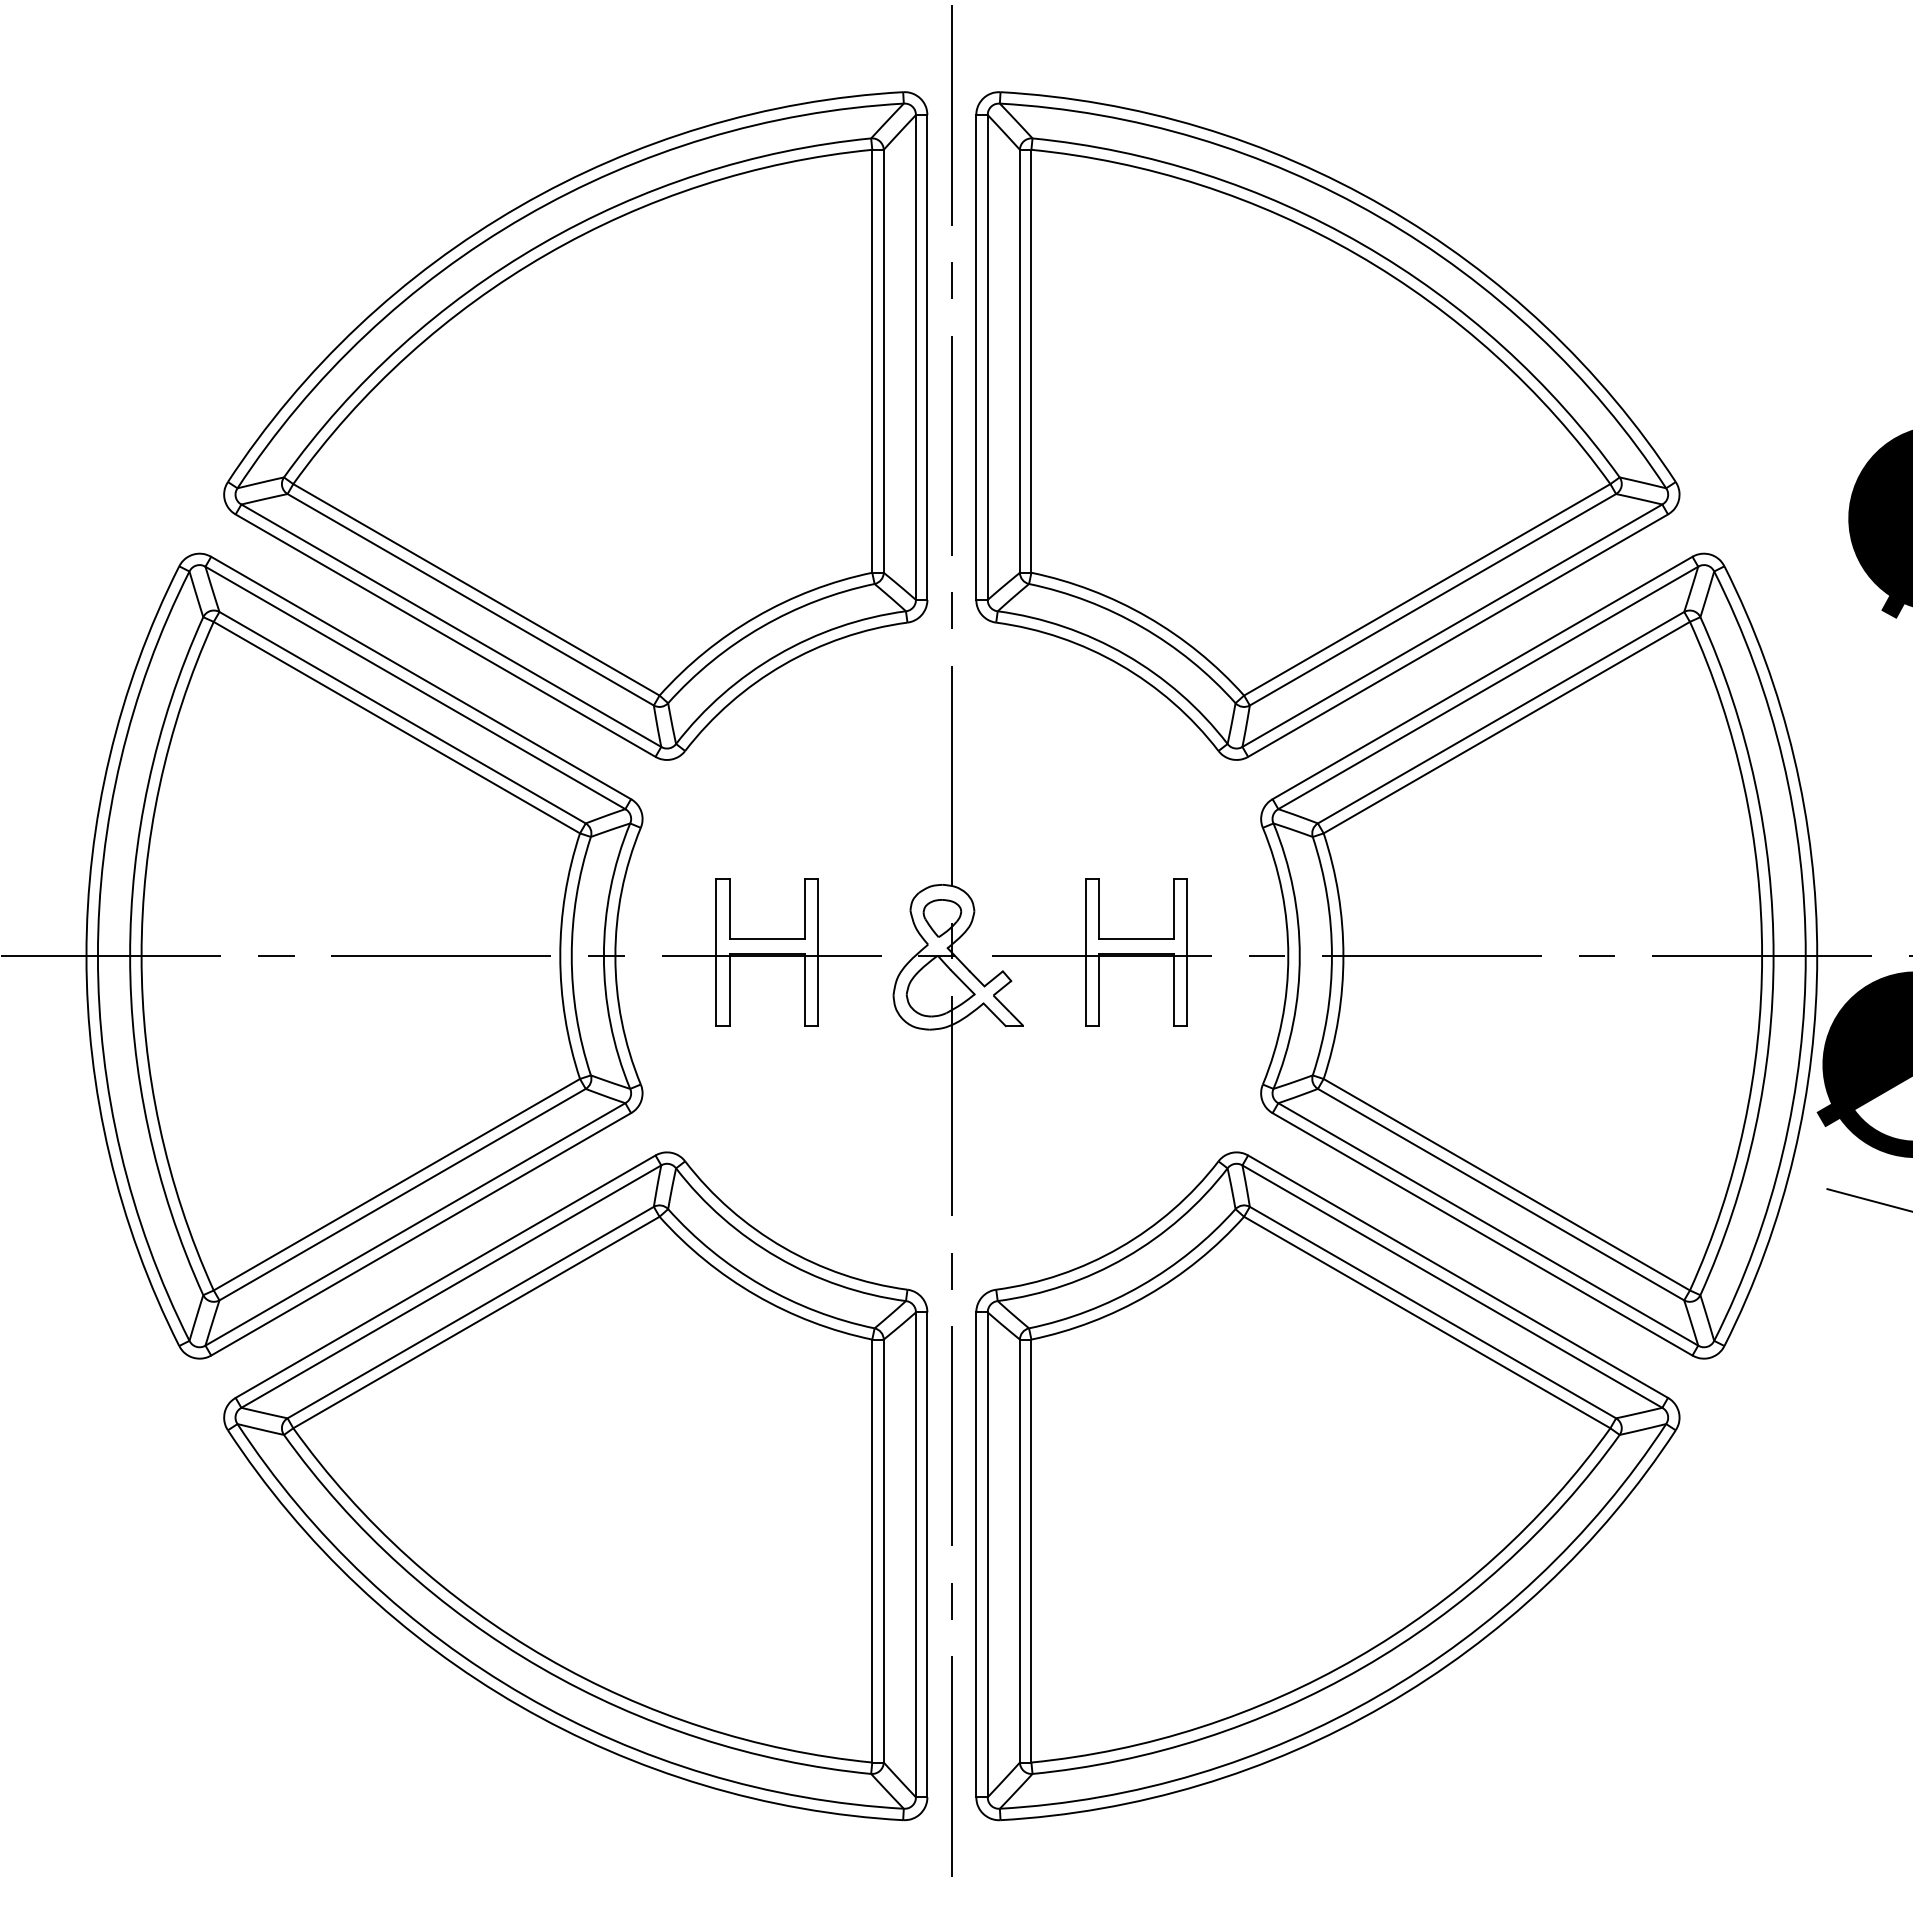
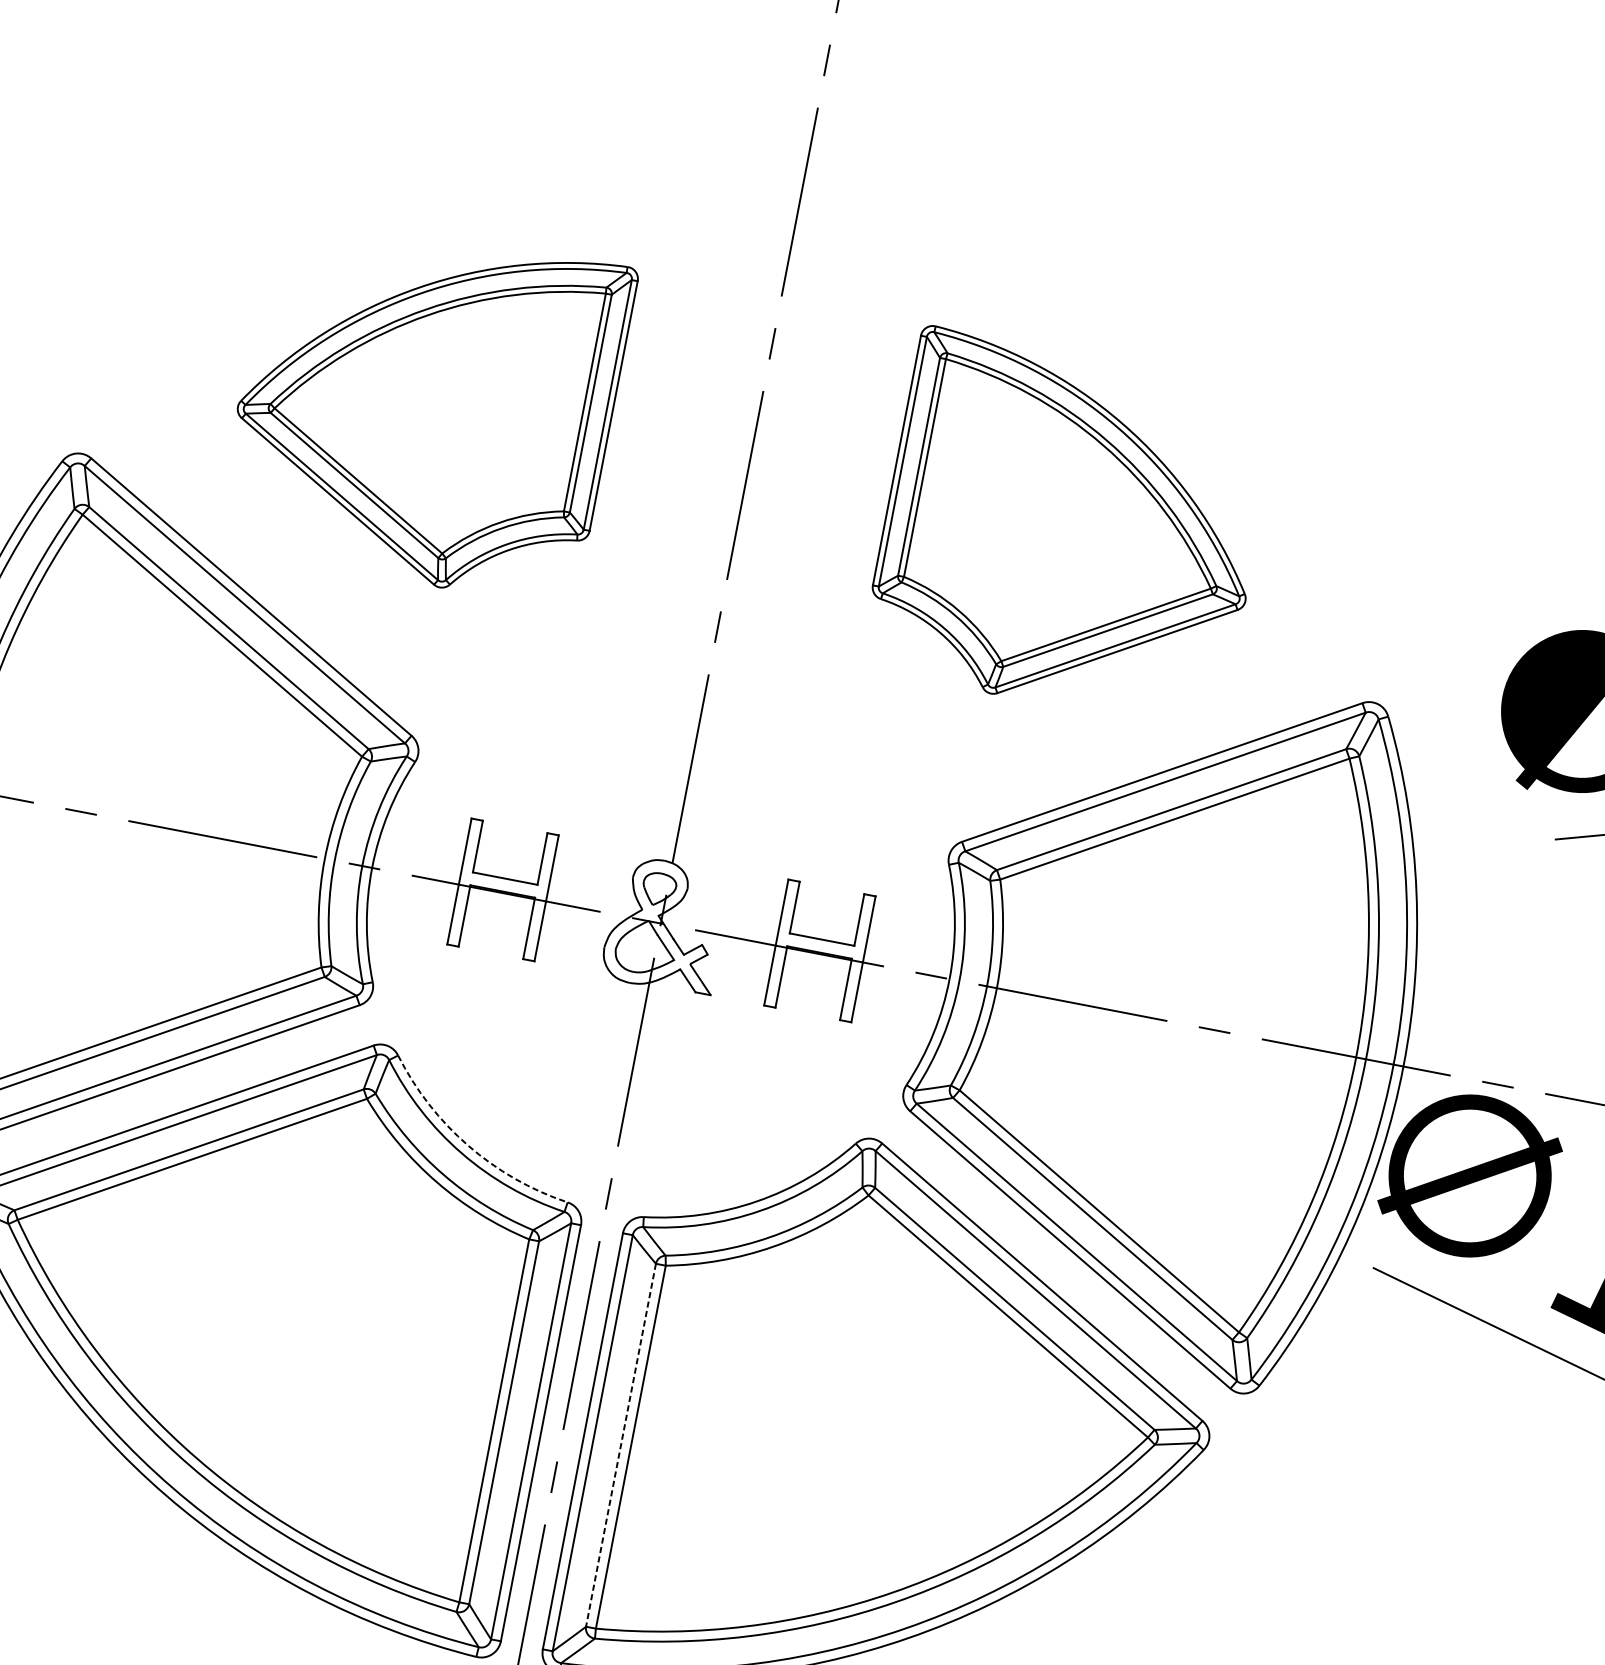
part: (575, 425) -> (425, 405), size x0.6
part: (1327, 425) -> (1070, 530), size x0.6
arc: (783, 1247) -> (468, 1145), solid -> dashed
line: (1019, 1551) -> (620, 1445), solid -> dashed

